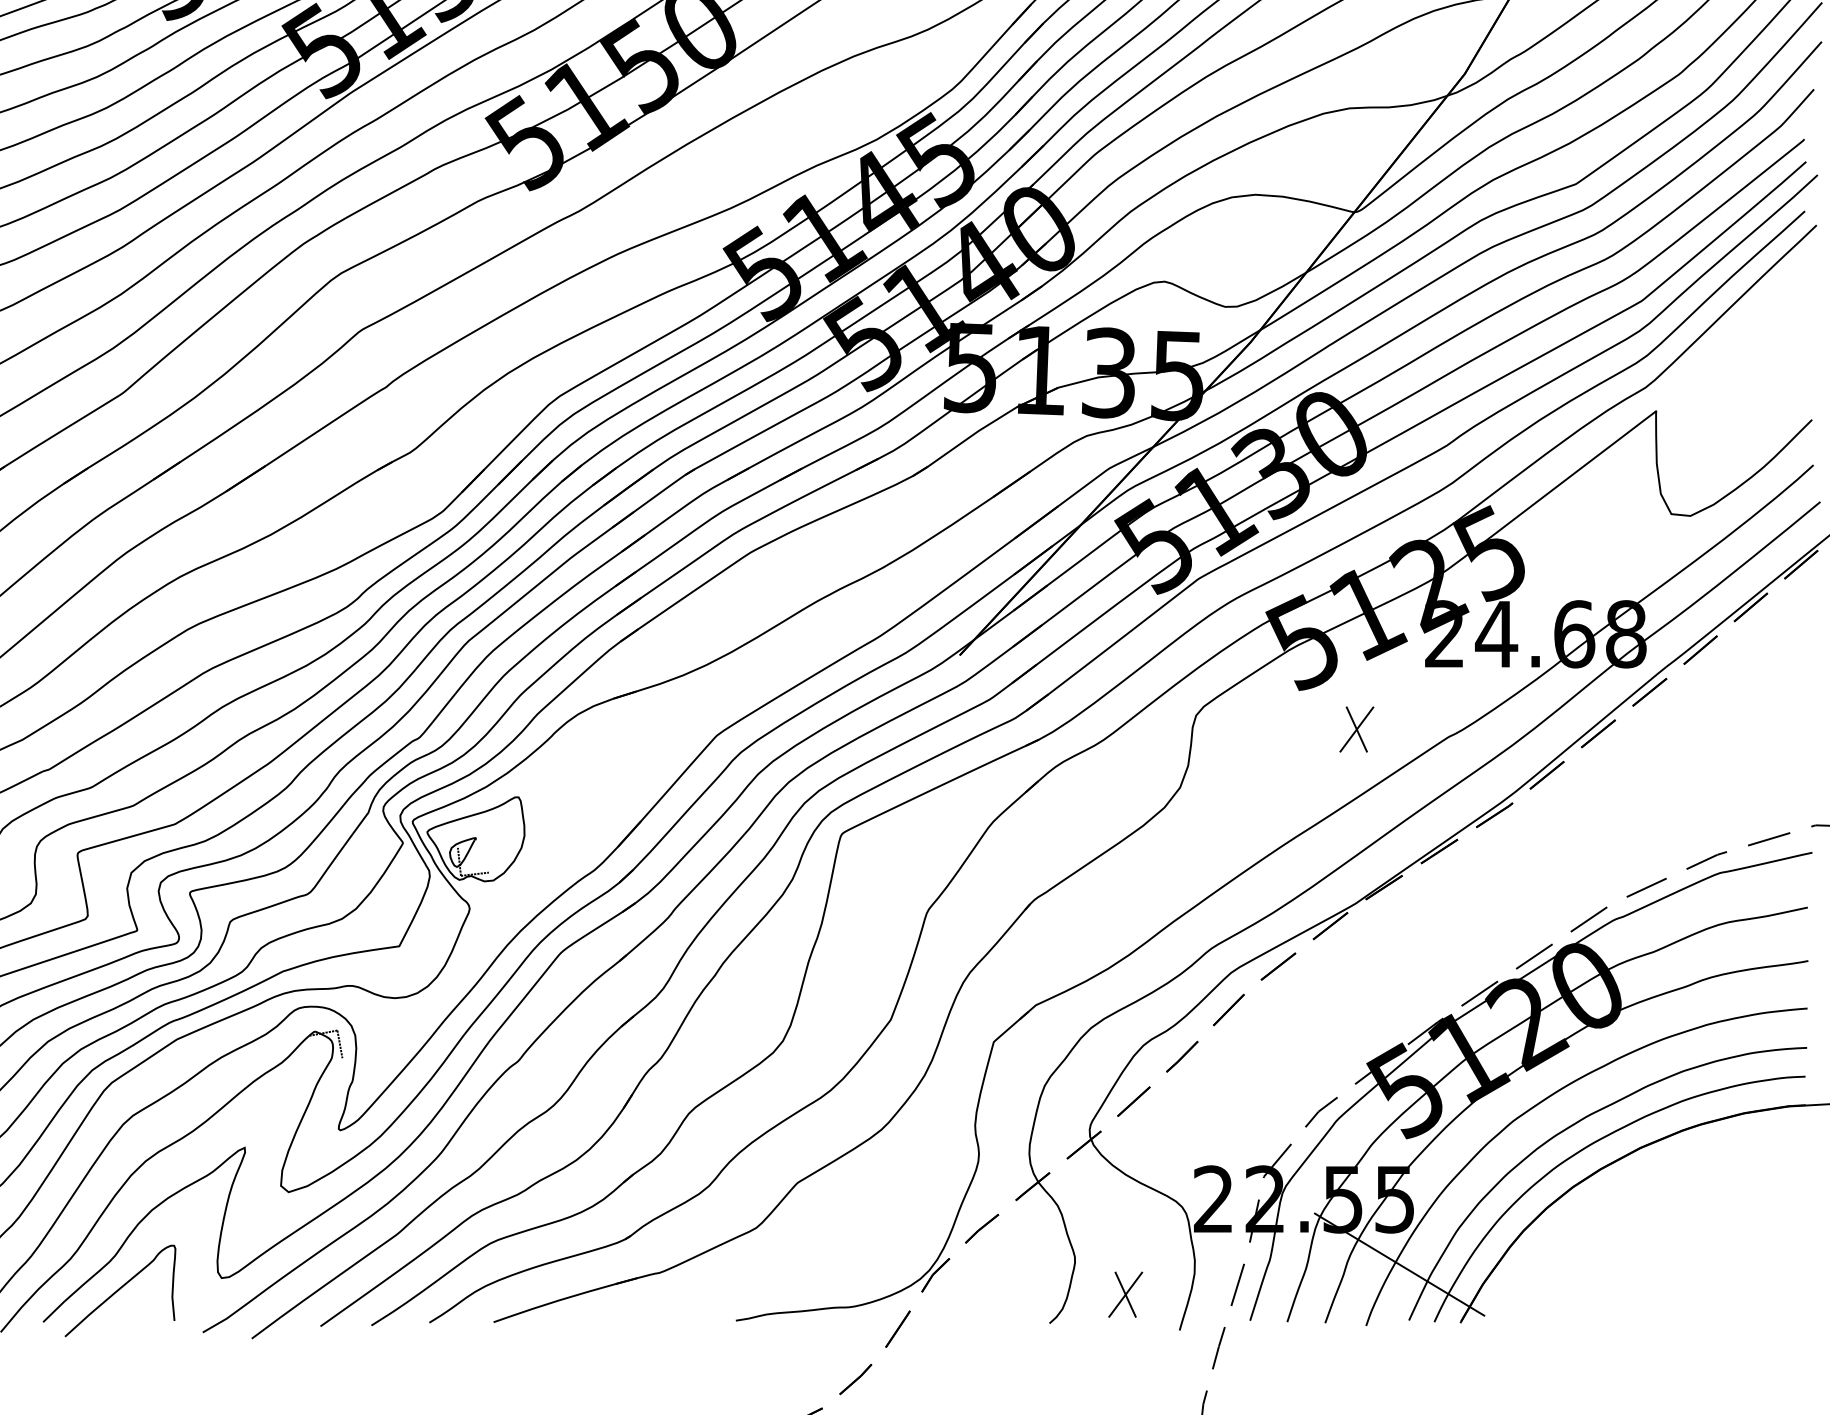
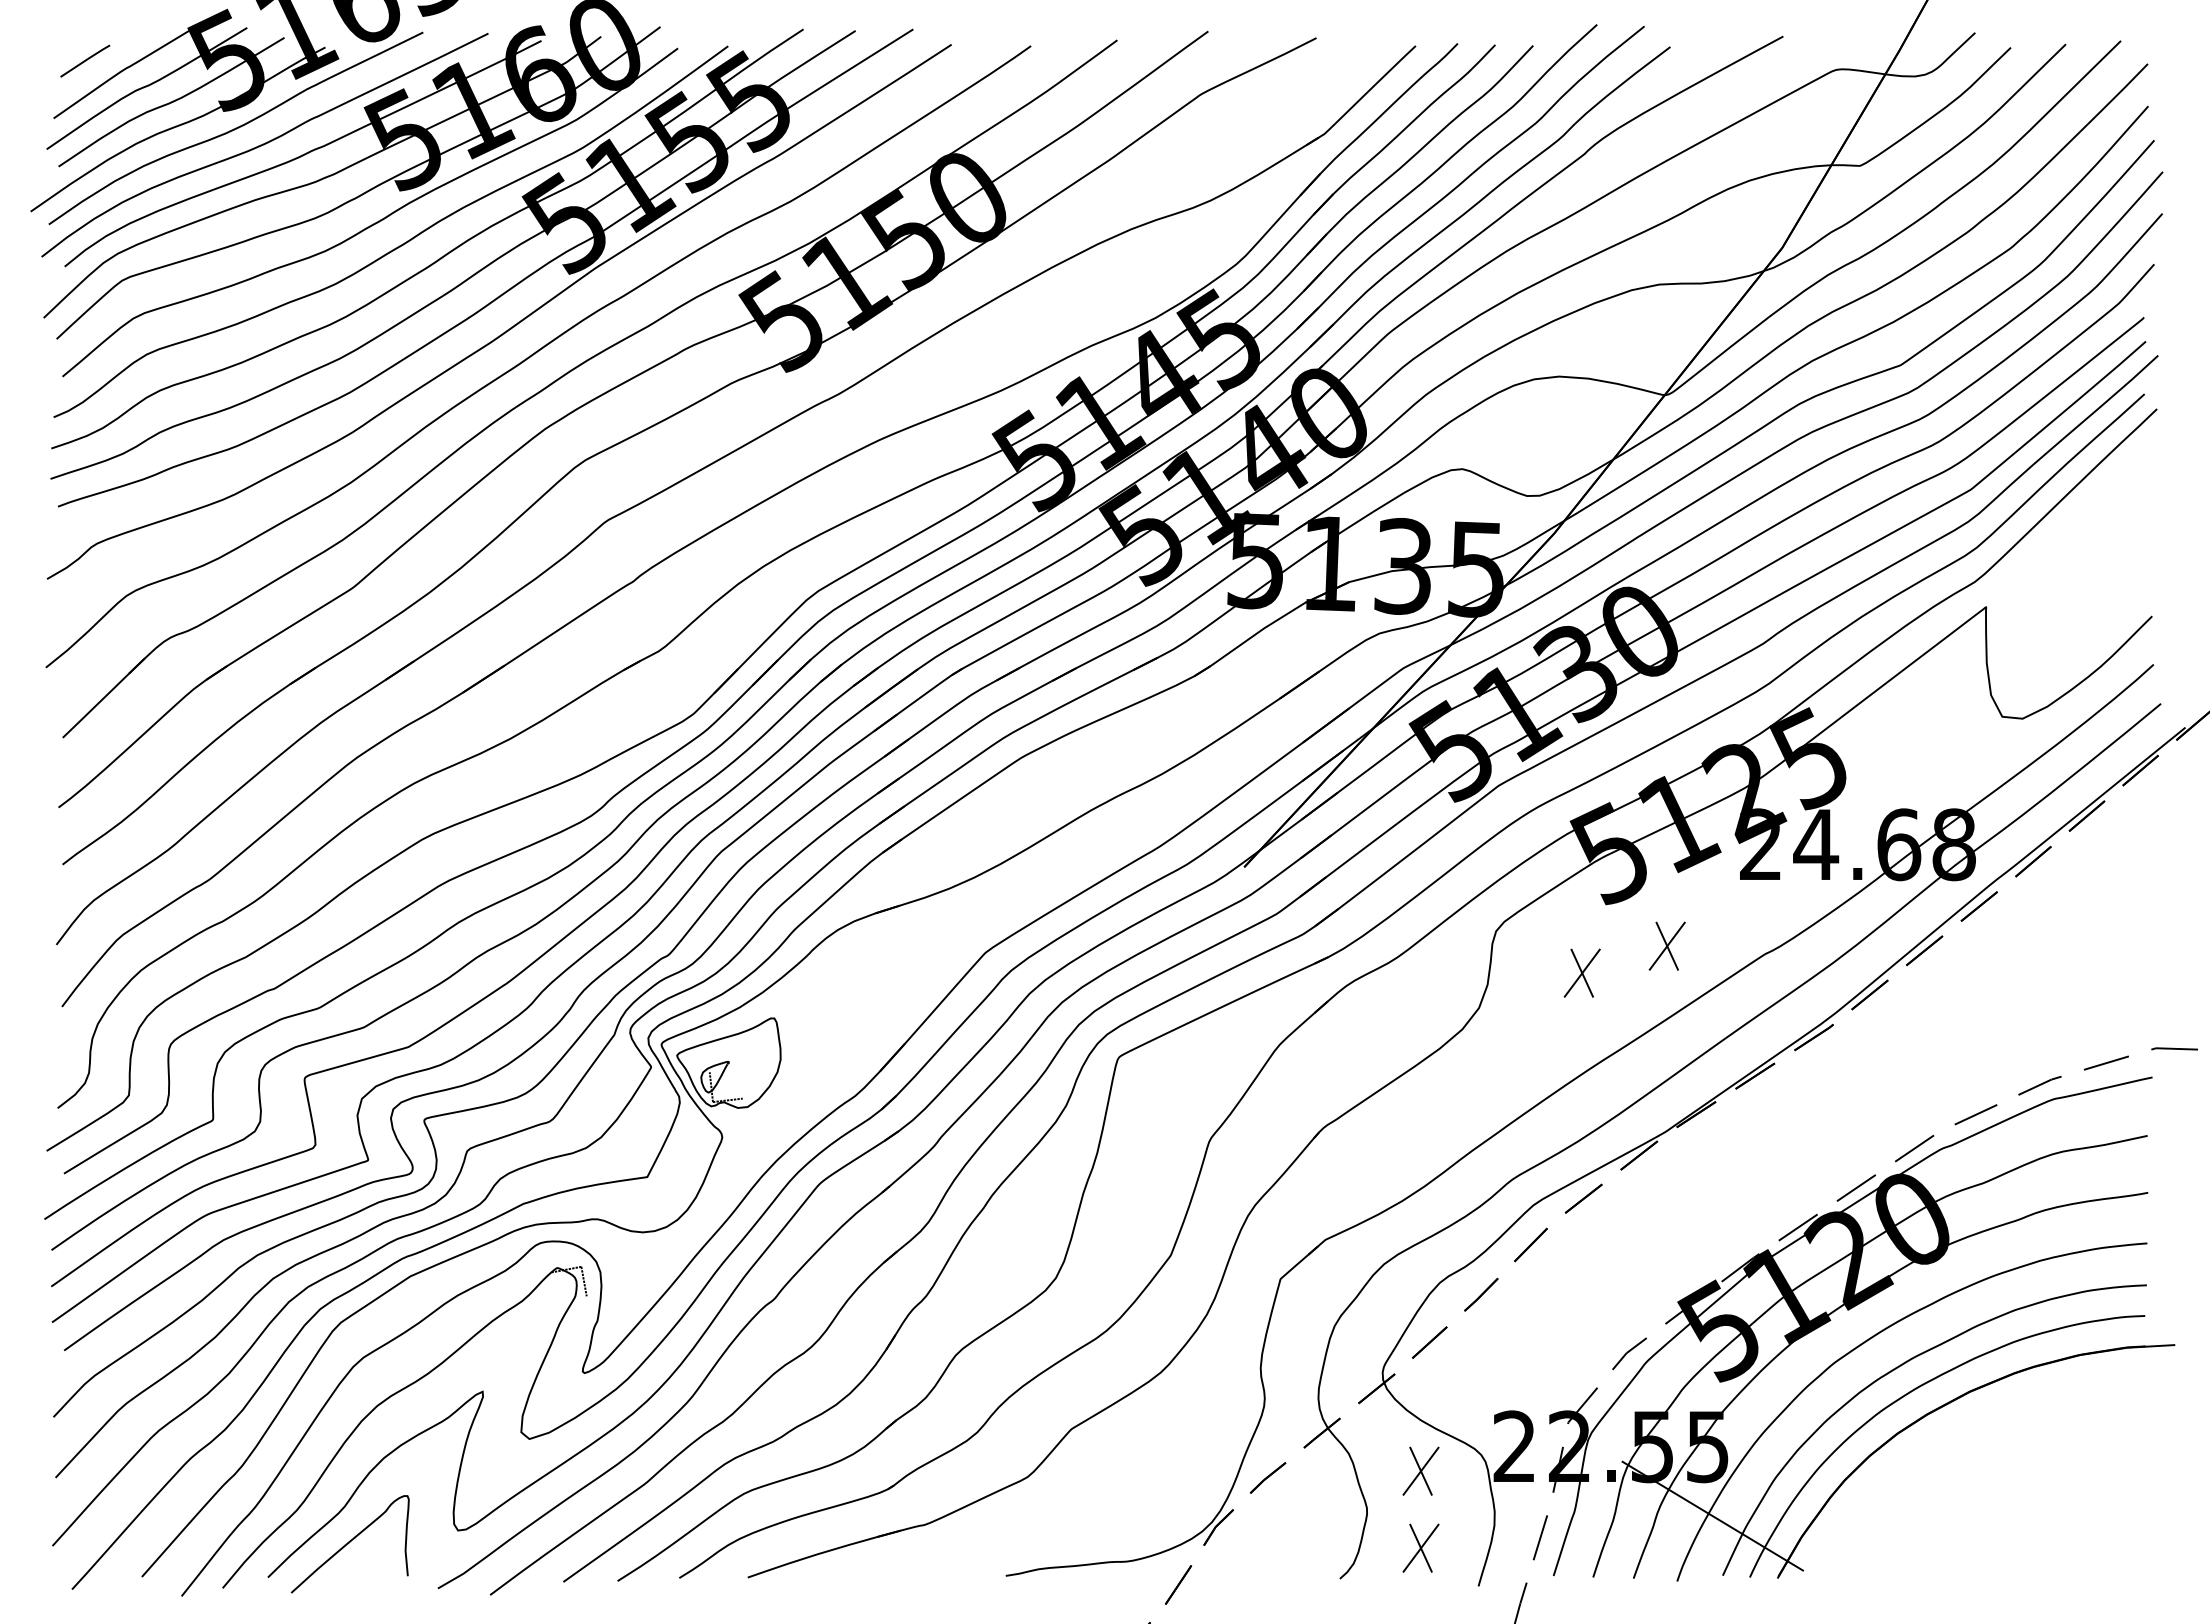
part: (1276, 754) -> (1581, 972), added
part: (1125, 1221) -> (1420, 1470), added

